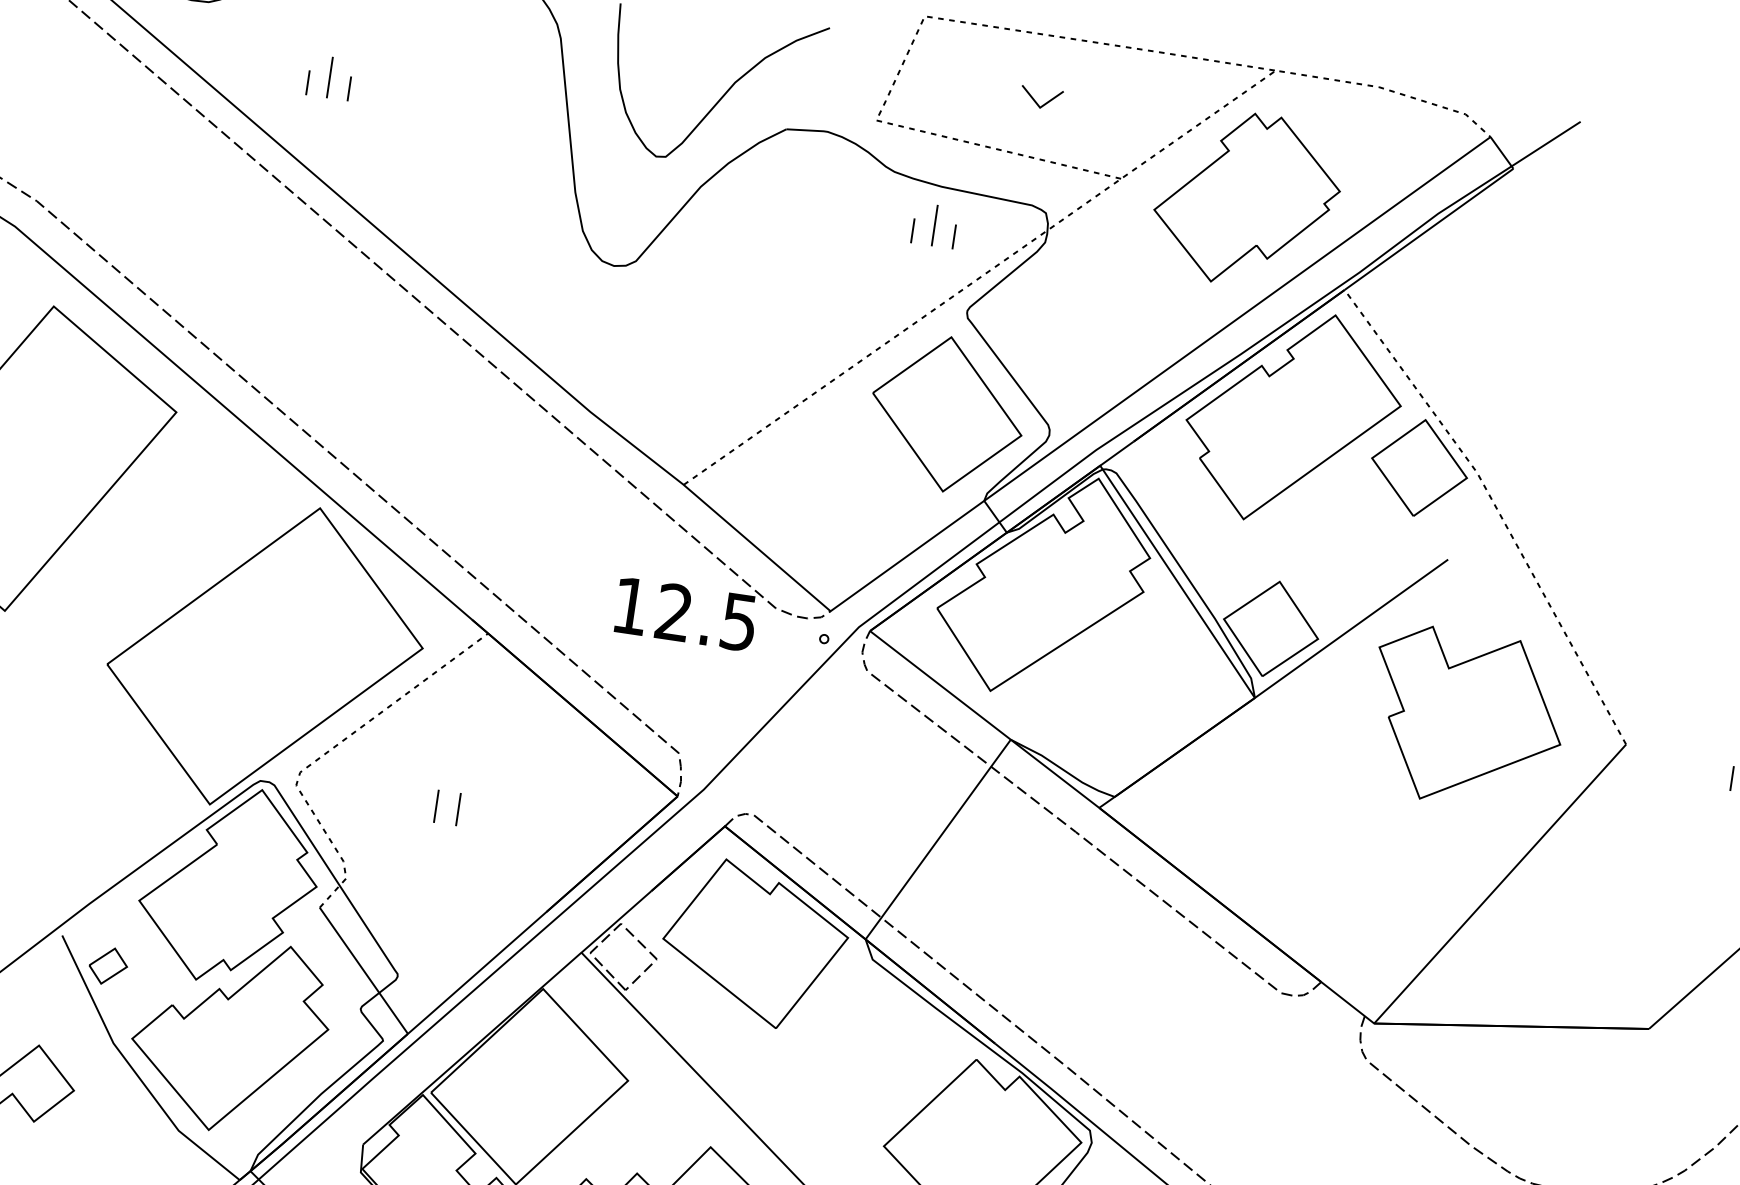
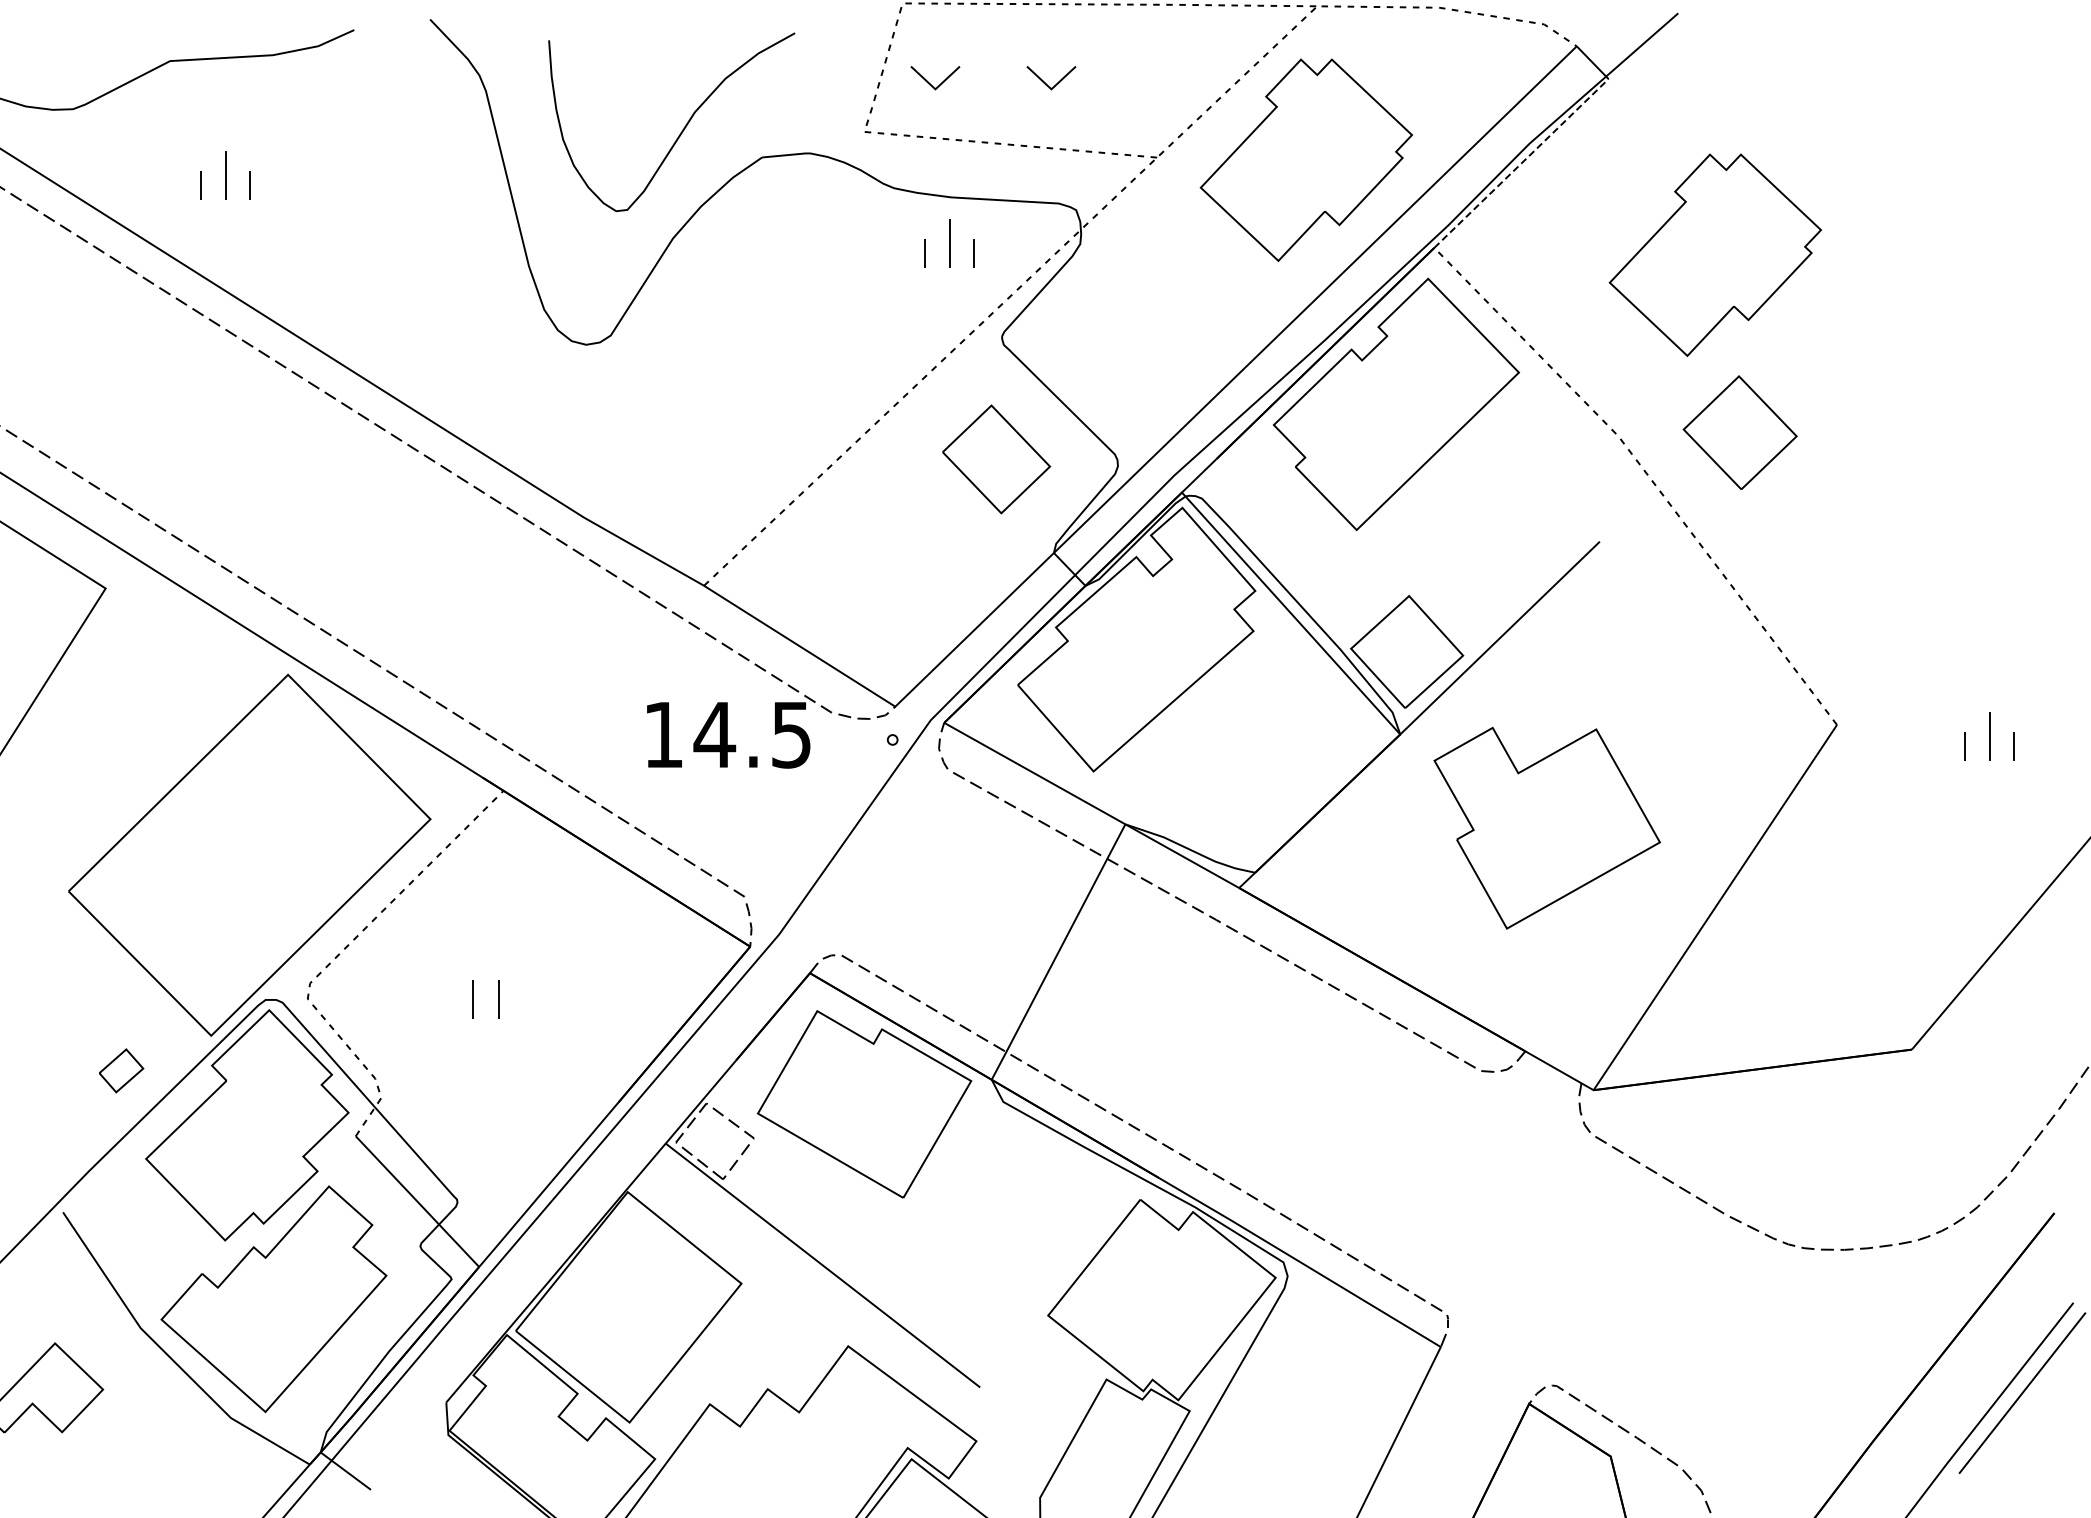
part: (938, 87) -> (930, 83), added
line: (1429, 229) -> (1521, 163), solid -> dashed
part: (1581, 330) -> (1714, 254), added
part: (947, 414) -> (996, 459), size x0.6
part: (1418, 467) -> (1739, 432), moved
text: (673, 612) -> (714, 734), 12.5 -> 14.5
part: (1465, 718) -> (1546, 828), moved
part: (108, 965) -> (121, 1070), moved

